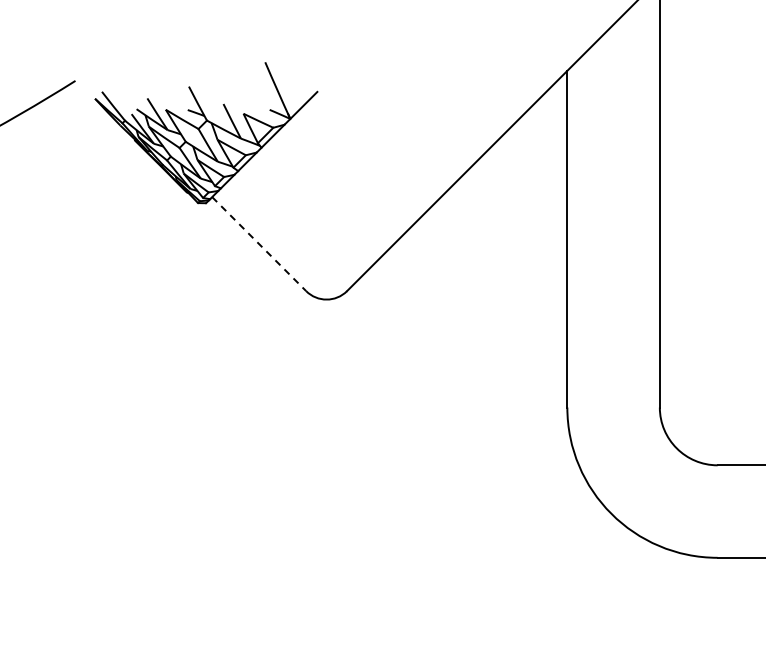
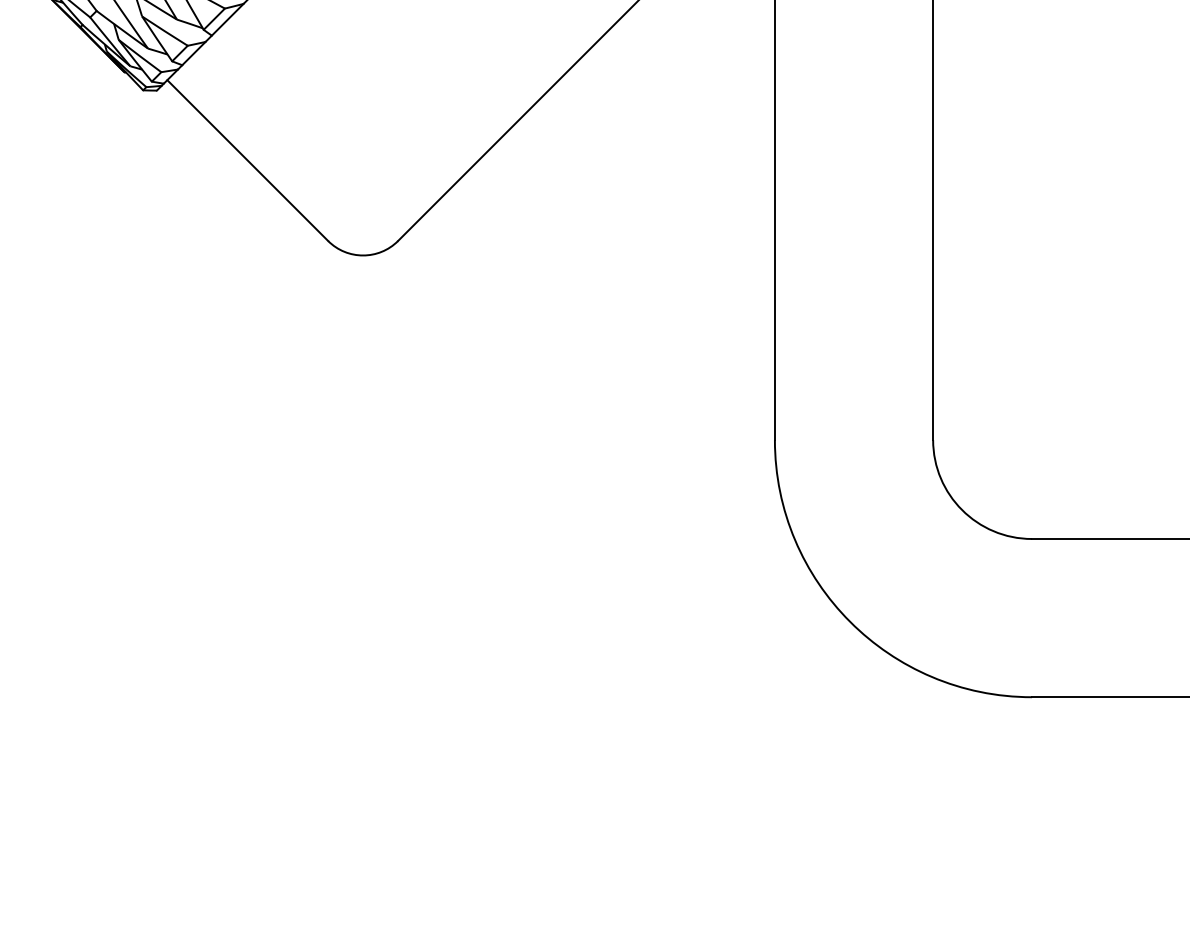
line: (259, 244) -> (248, 161), dashed -> solid

